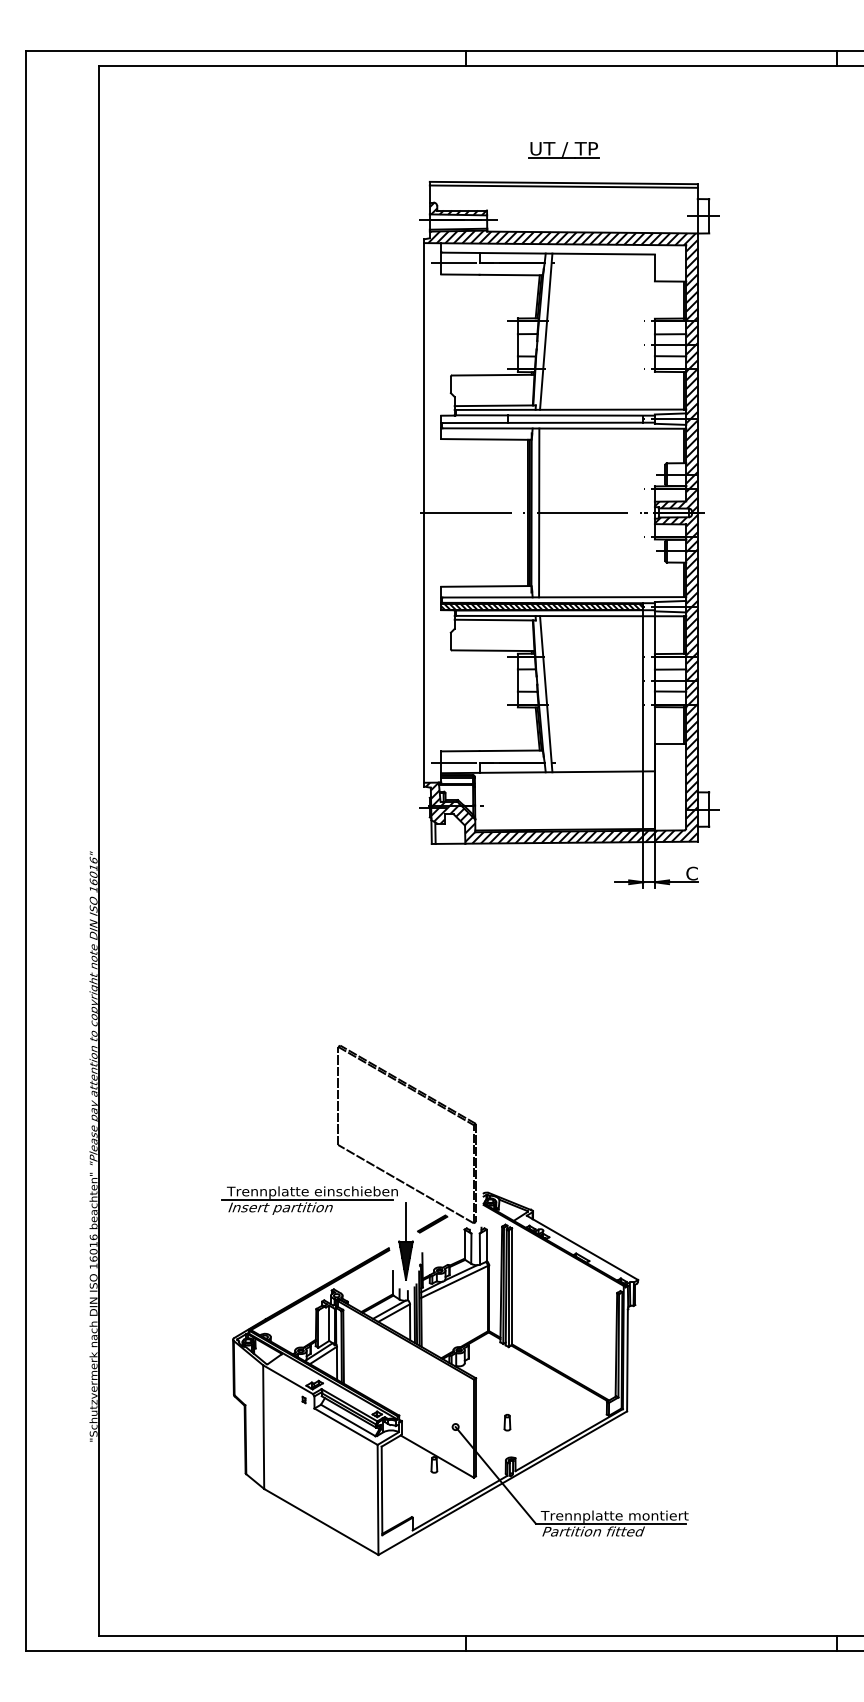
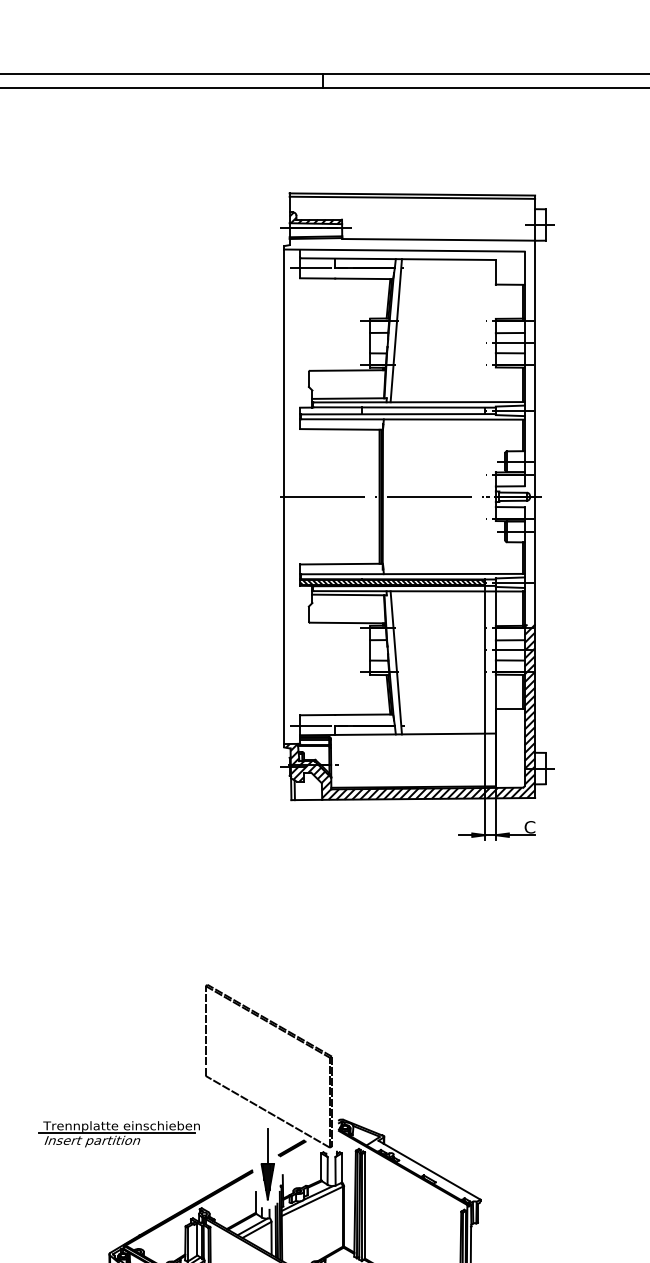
part: (563, 150) -> (412, 164), removed
hatch: (562, 441) -> (411, 431), removed
line: (539, 512) -> (390, 496), removed
part: (309, 1200) -> (118, 1134), moved

